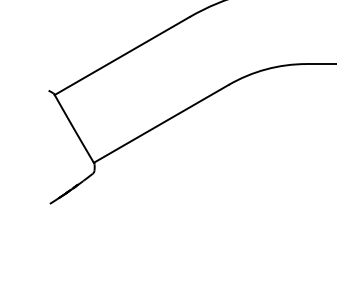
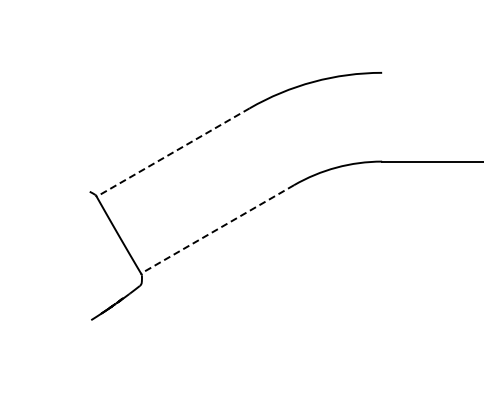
line: (121, 56) -> (172, 152), solid -> dashed
line: (161, 123) -> (217, 229), solid -> dashed

